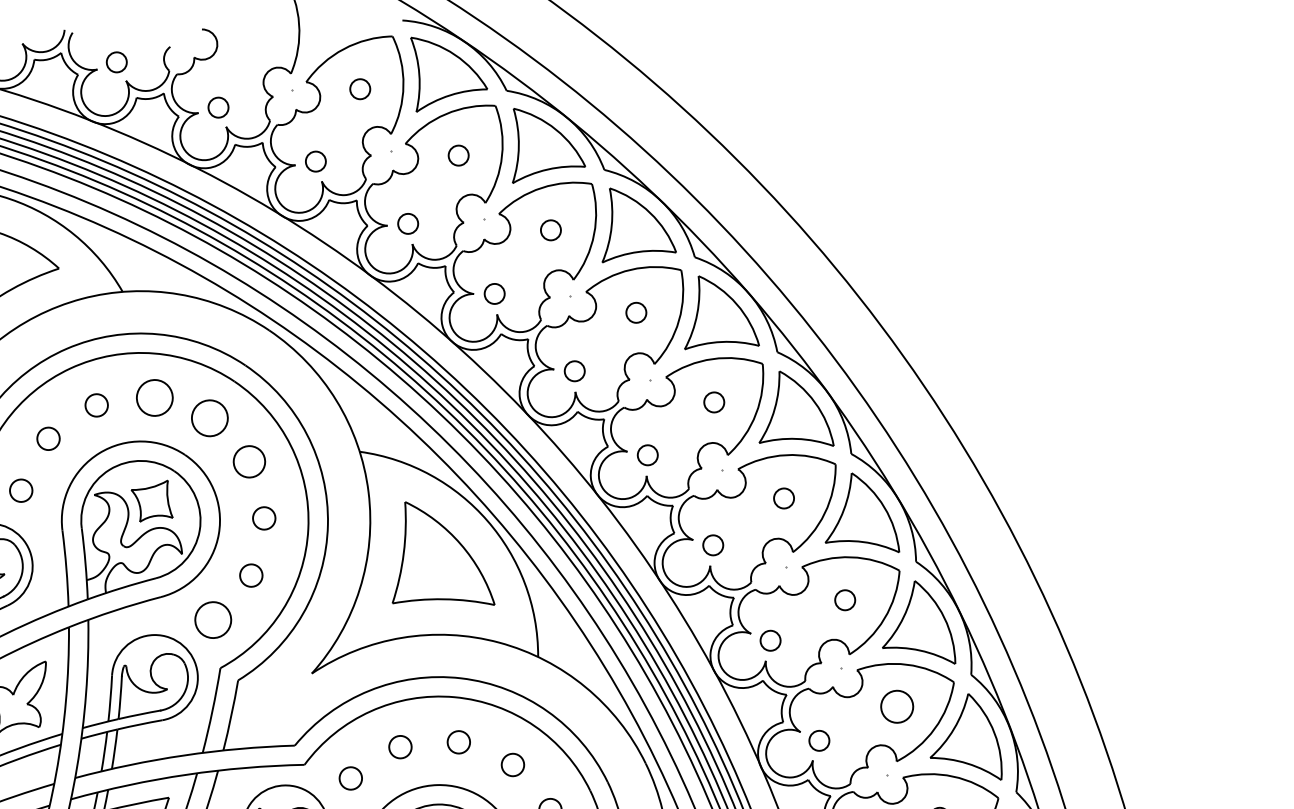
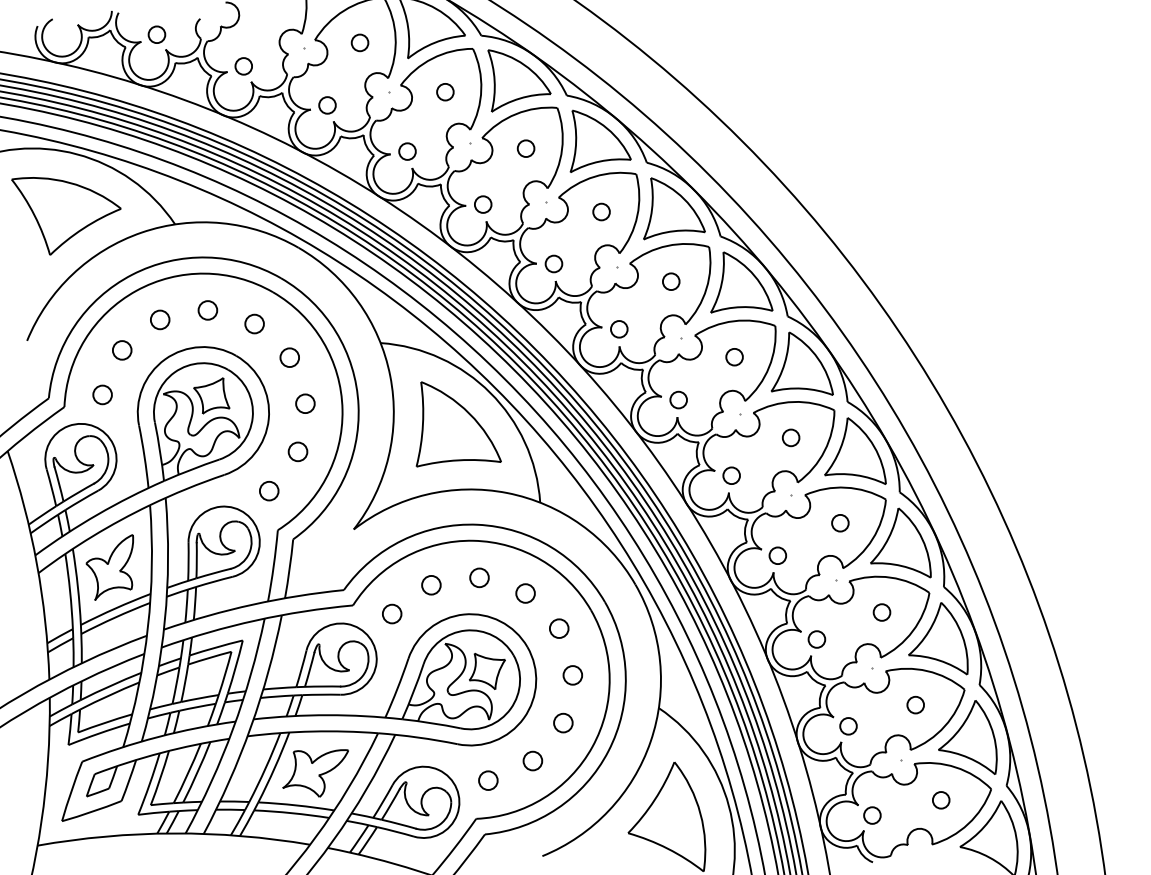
circle: (154, 398) -> (207, 310), size x0.62
circle: (209, 417) -> (254, 323), size x0.62
circle: (248, 461) -> (289, 357), size x0.71
circle: (213, 620) -> (269, 491), size x0.62
circle: (897, 707) -> (840, 523), size x0.62

